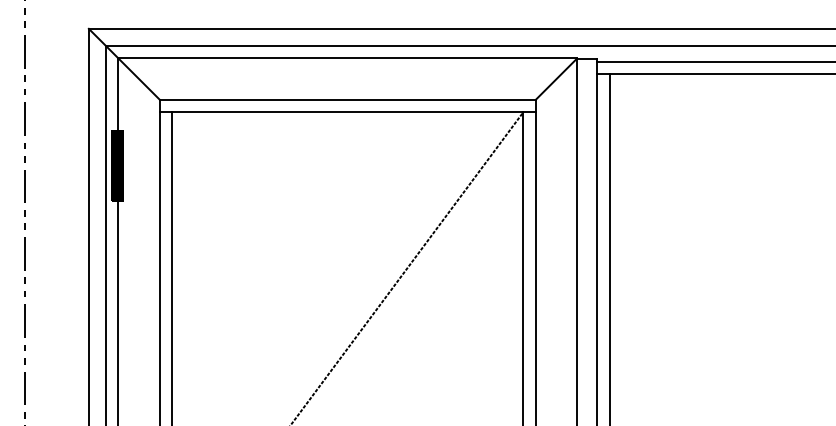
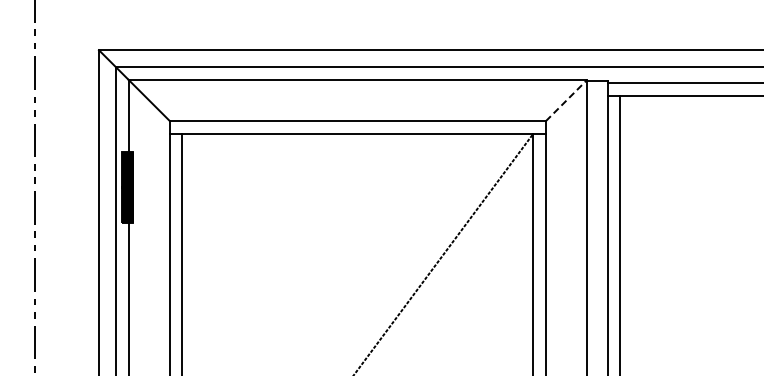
line: (556, 78) -> (566, 99), solid -> dashed

